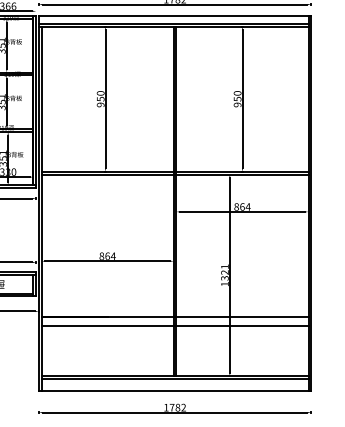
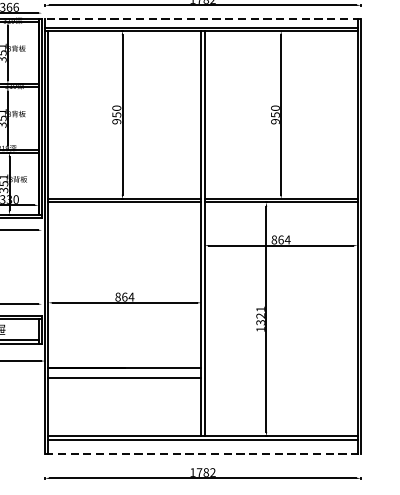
line: (174, 16) -> (202, 19), solid -> dashed
line: (242, 317) -> (281, 368), removed
line: (242, 326) -> (281, 378), removed
line: (175, 391) -> (203, 453), solid -> dashed

